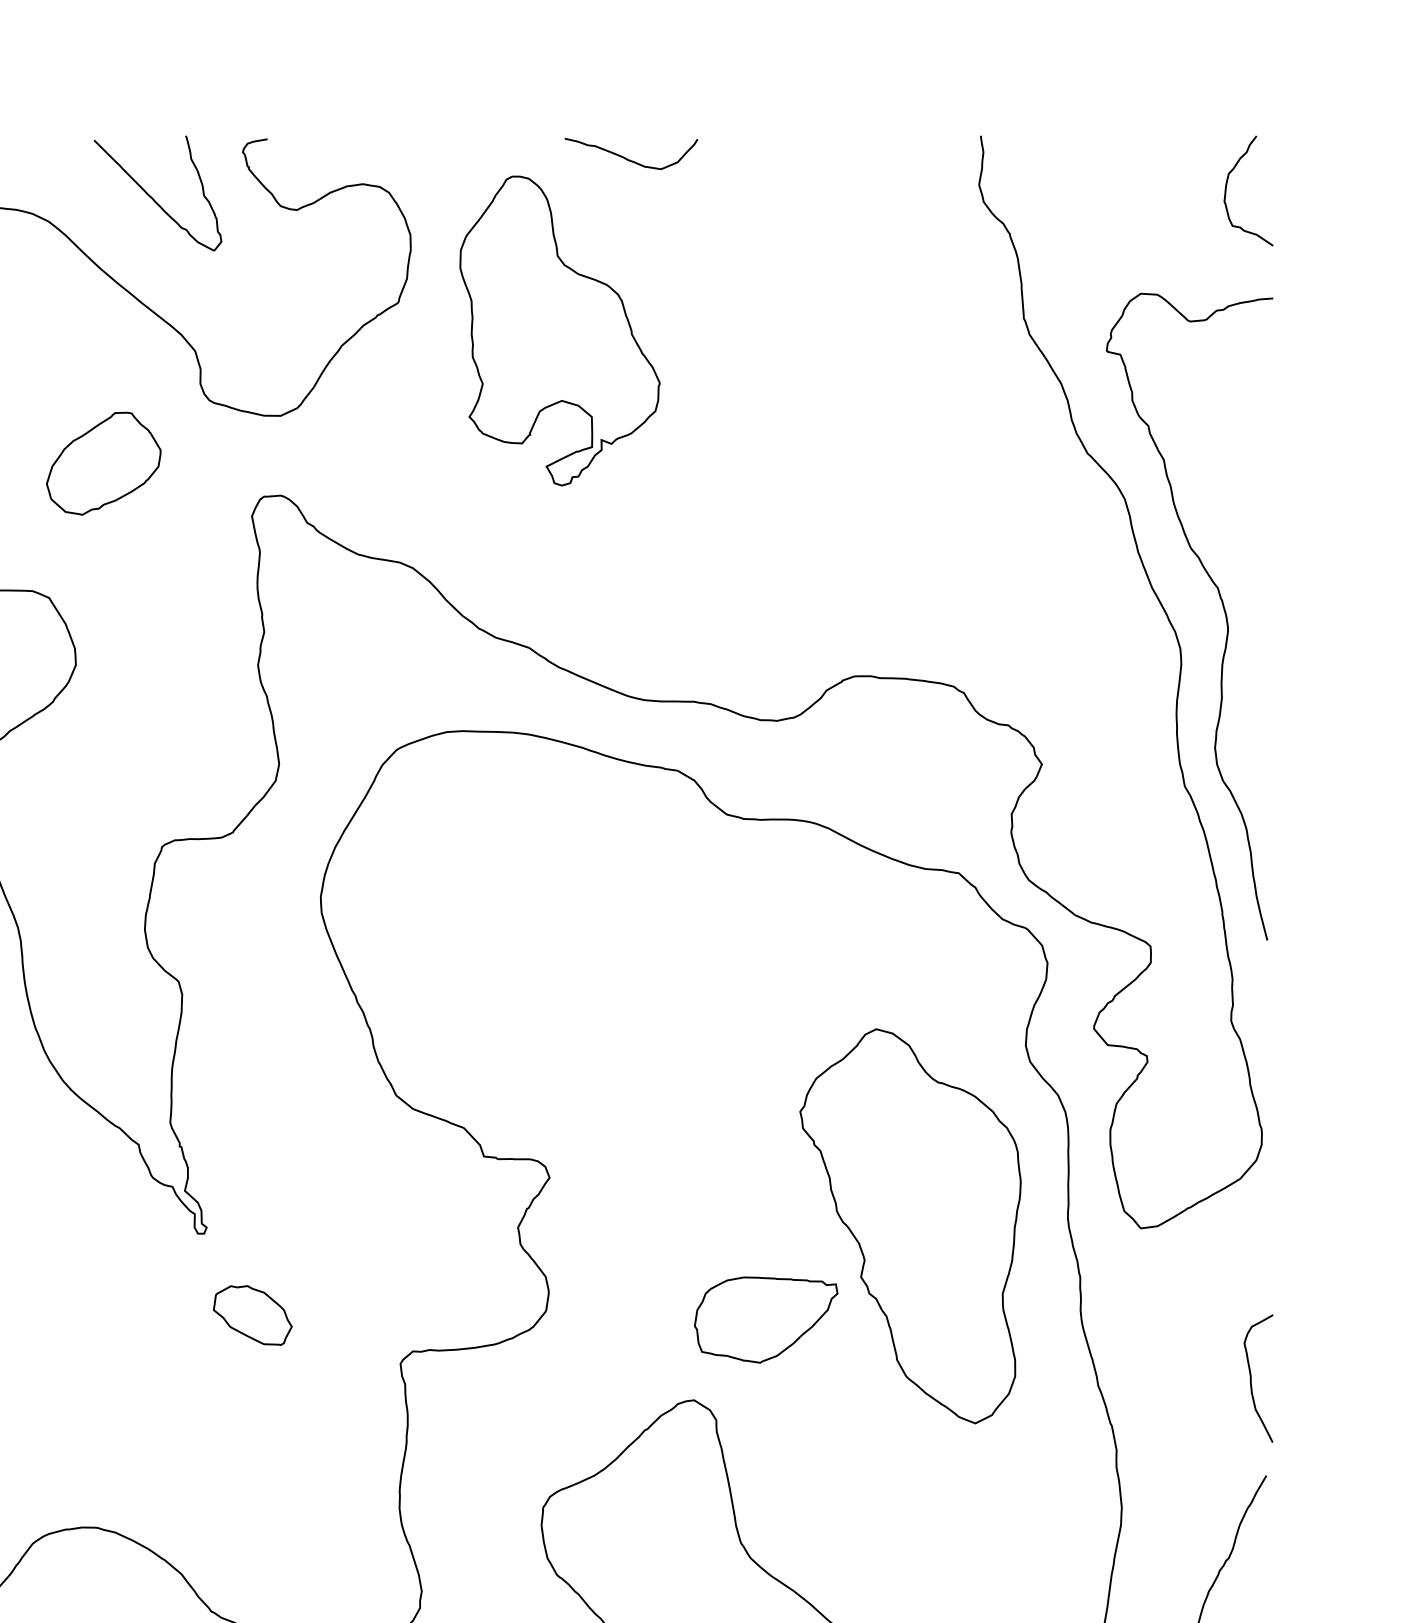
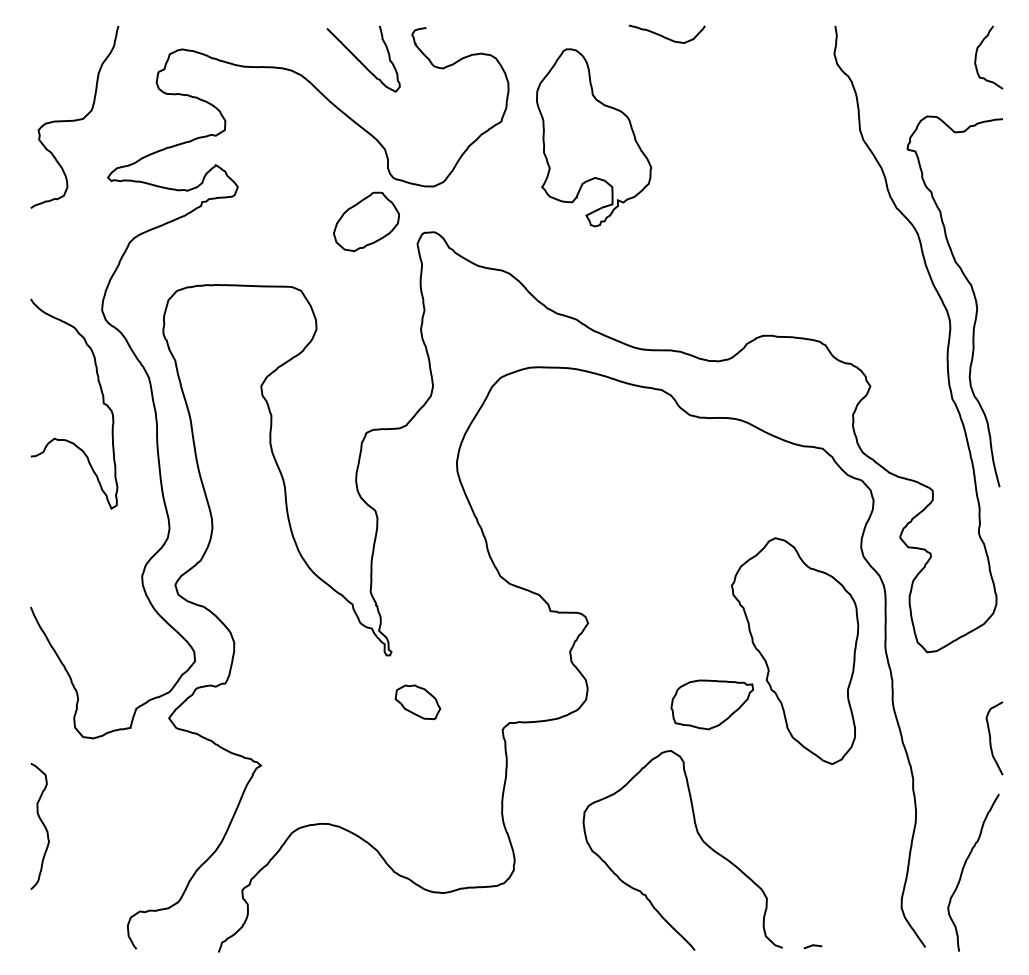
curve: (628, 157) -> (665, 36), moved
part: (103, 462) -> (366, 221), moved

